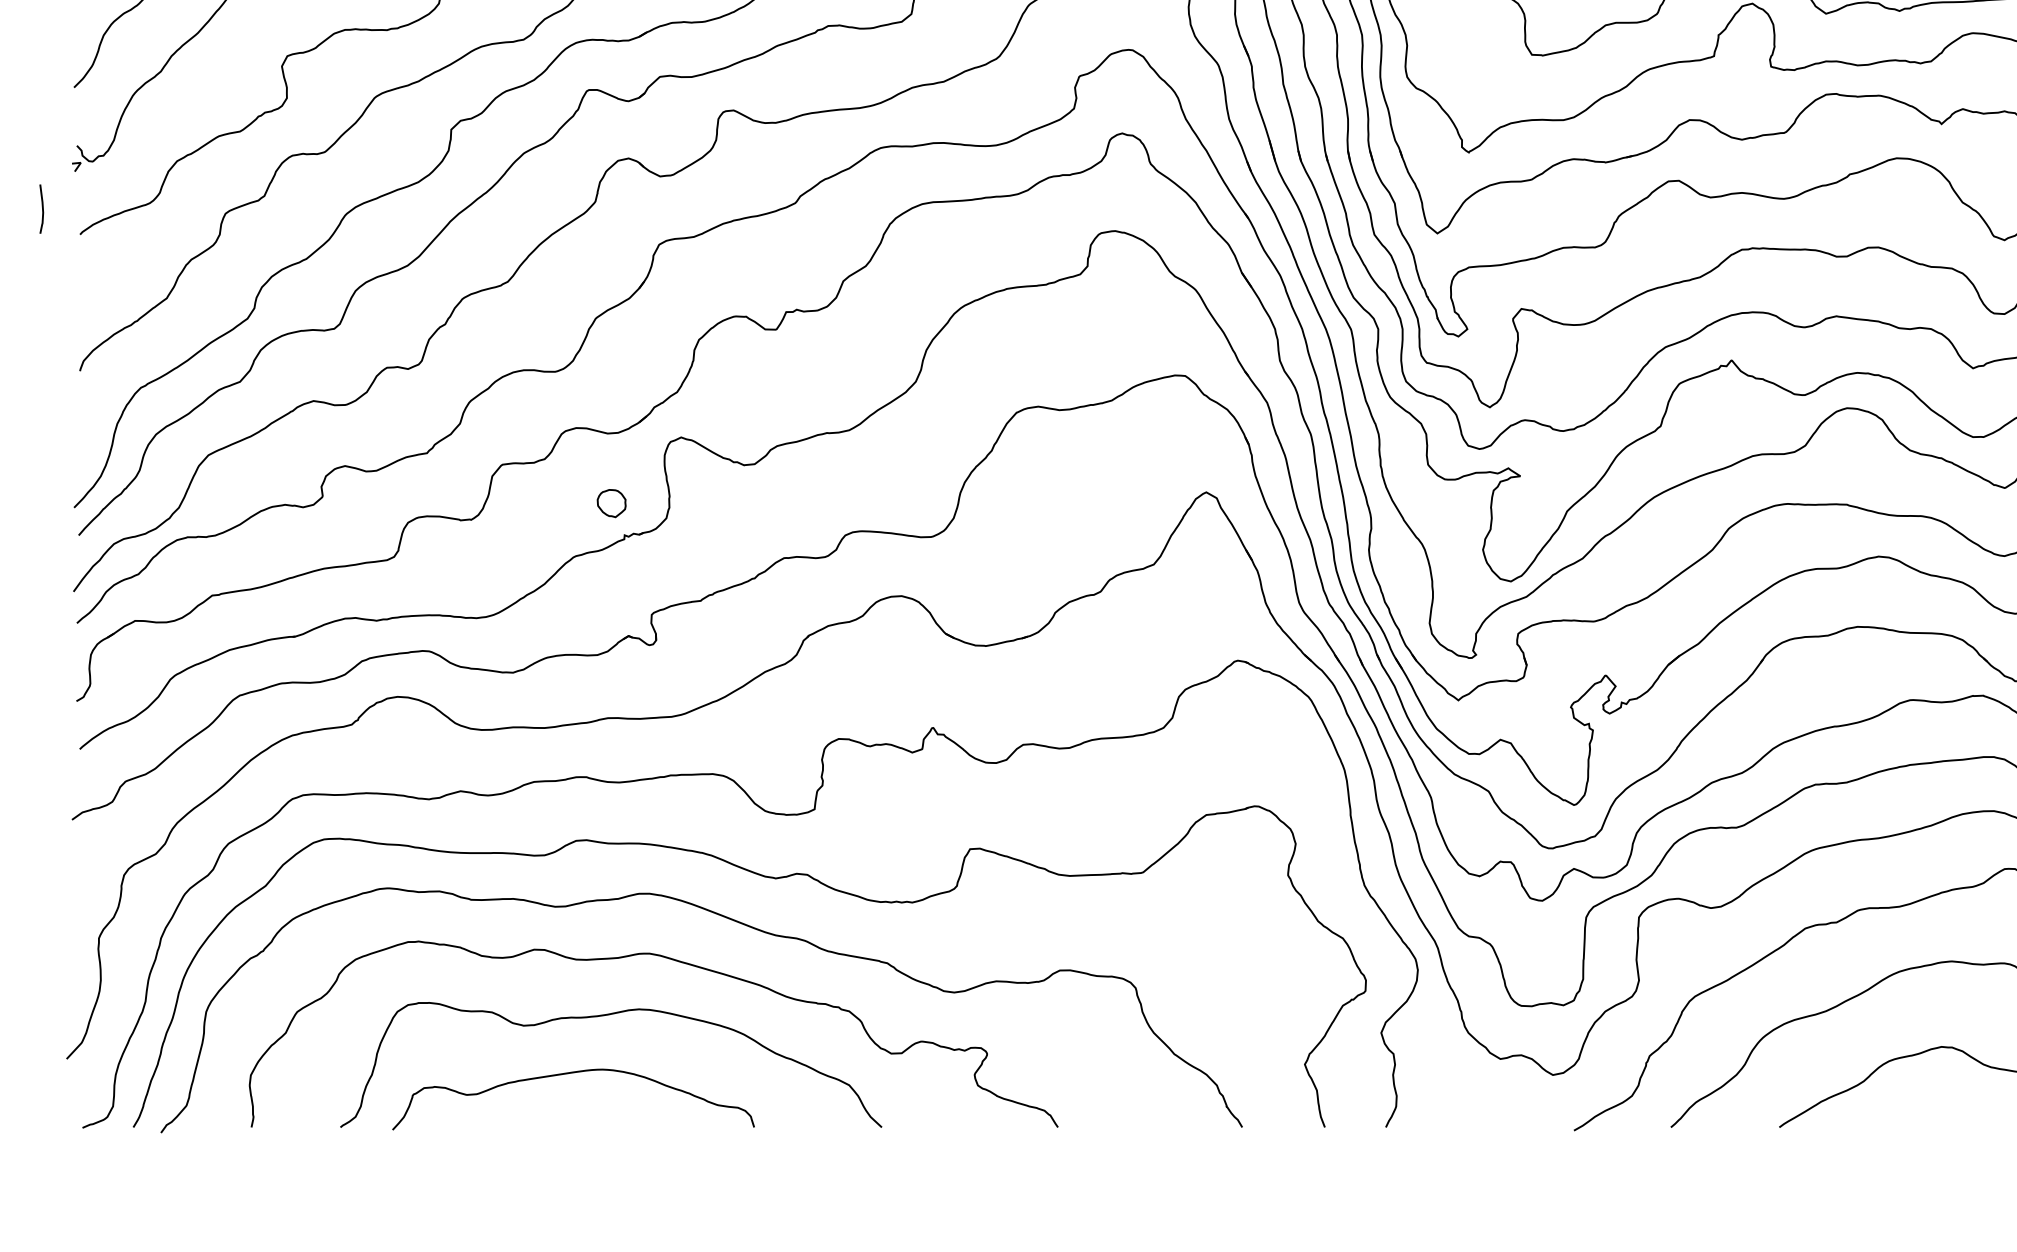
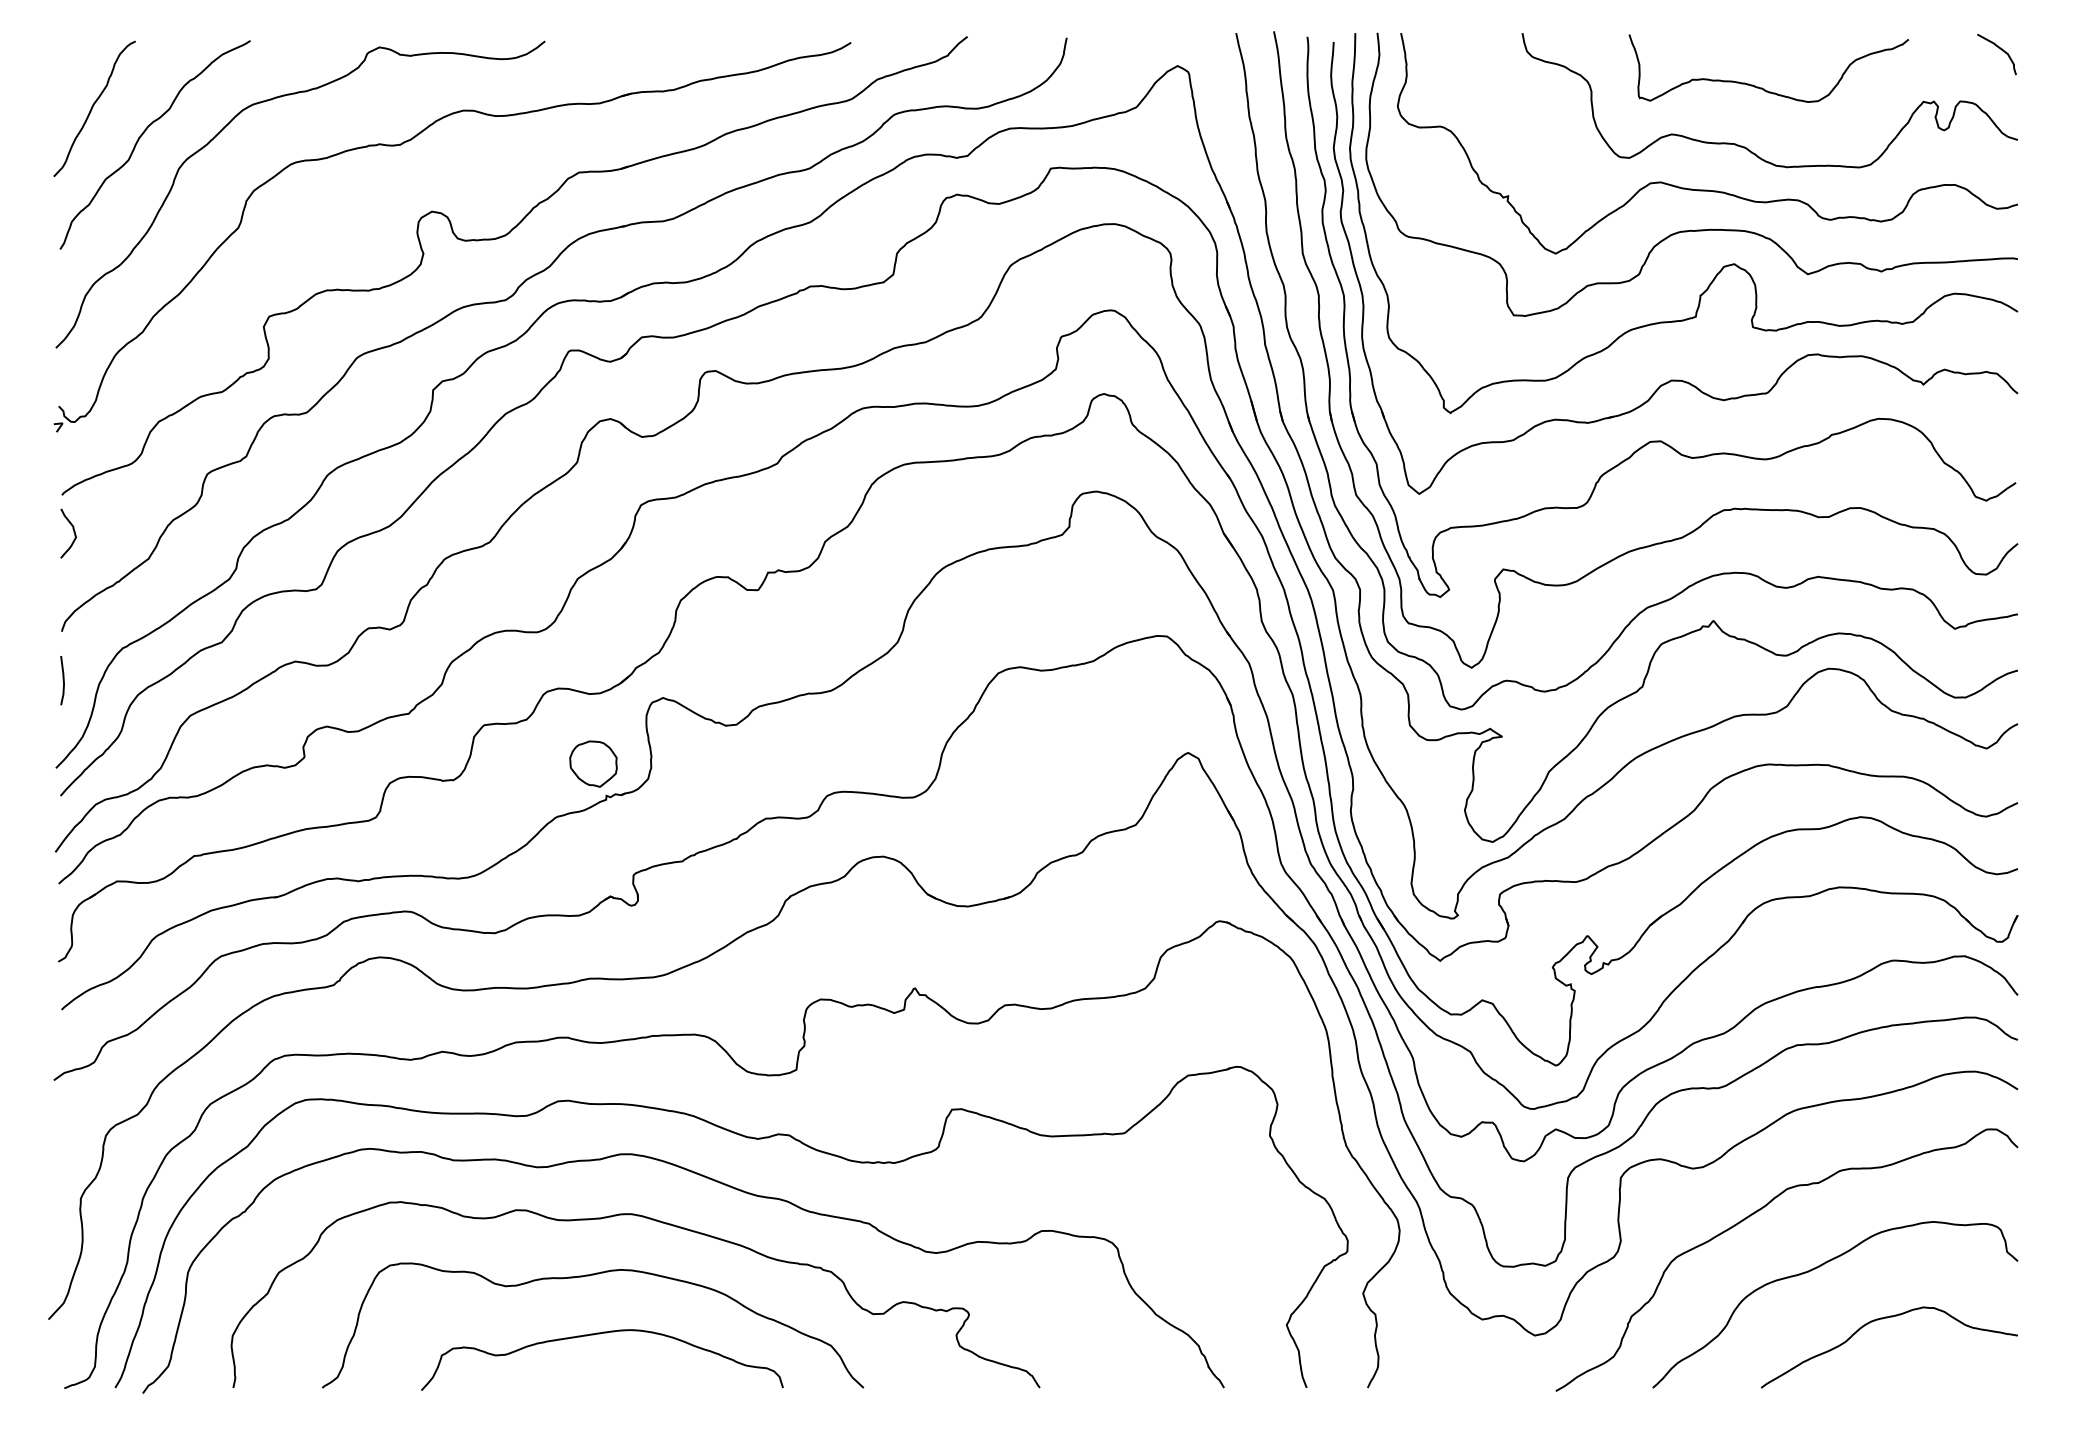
curve: (41, 208) -> (62, 680), moved
curve: (91, 271) -> (73, 532), added
part: (611, 502) -> (593, 763), size x1.67
curve: (571, 1073) -> (600, 1334), moved

